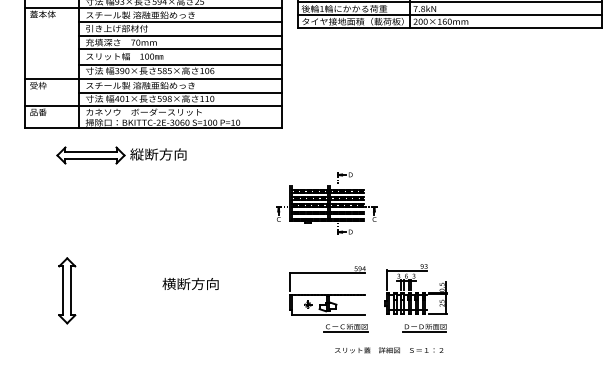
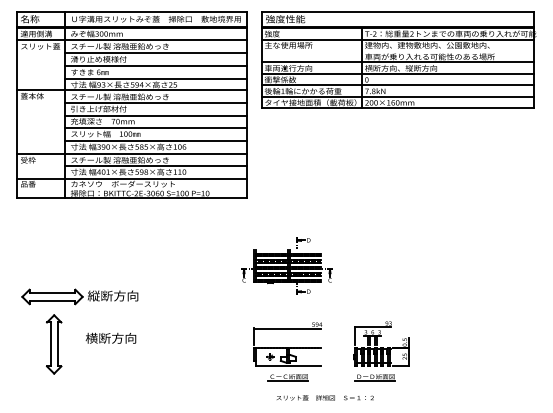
part: (121, 155) -> (79, 296), moved
text: (190, 283) -> (110, 337), moved
part: (416, 288) -> (381, 343), moved
part: (344, 327) -> (287, 377), moved
text: (388, 349) -> (324, 397), moved

